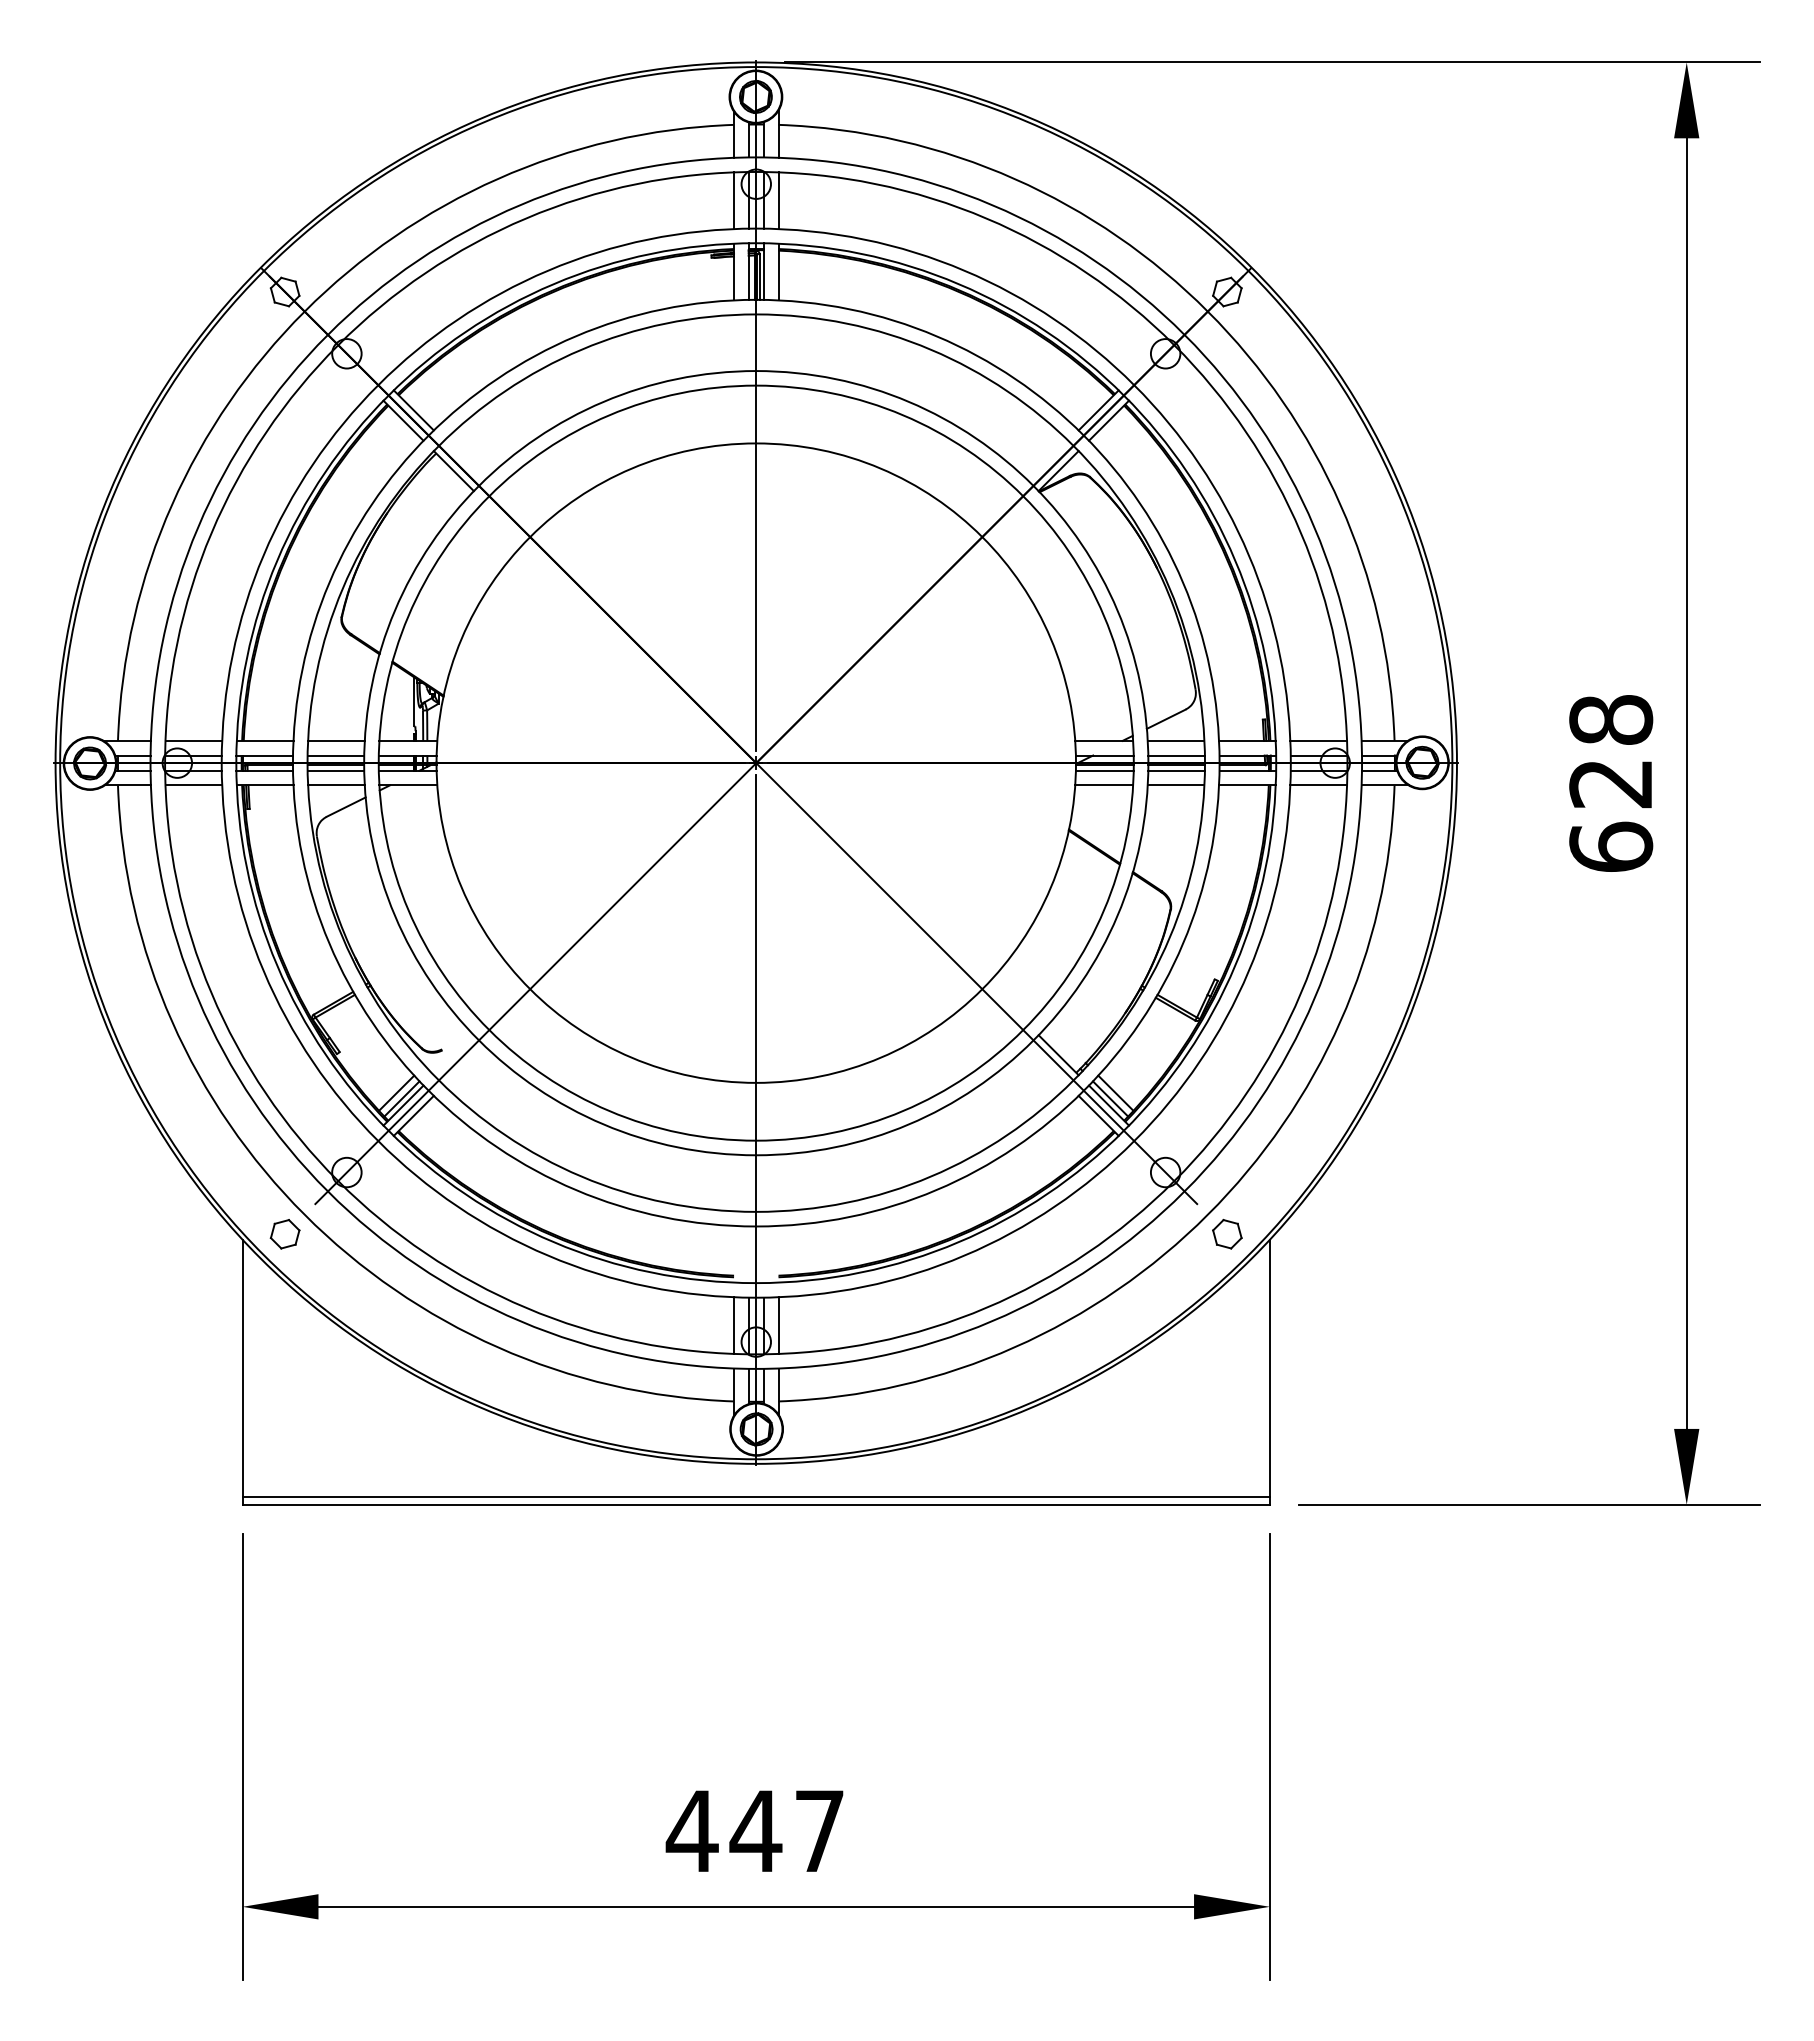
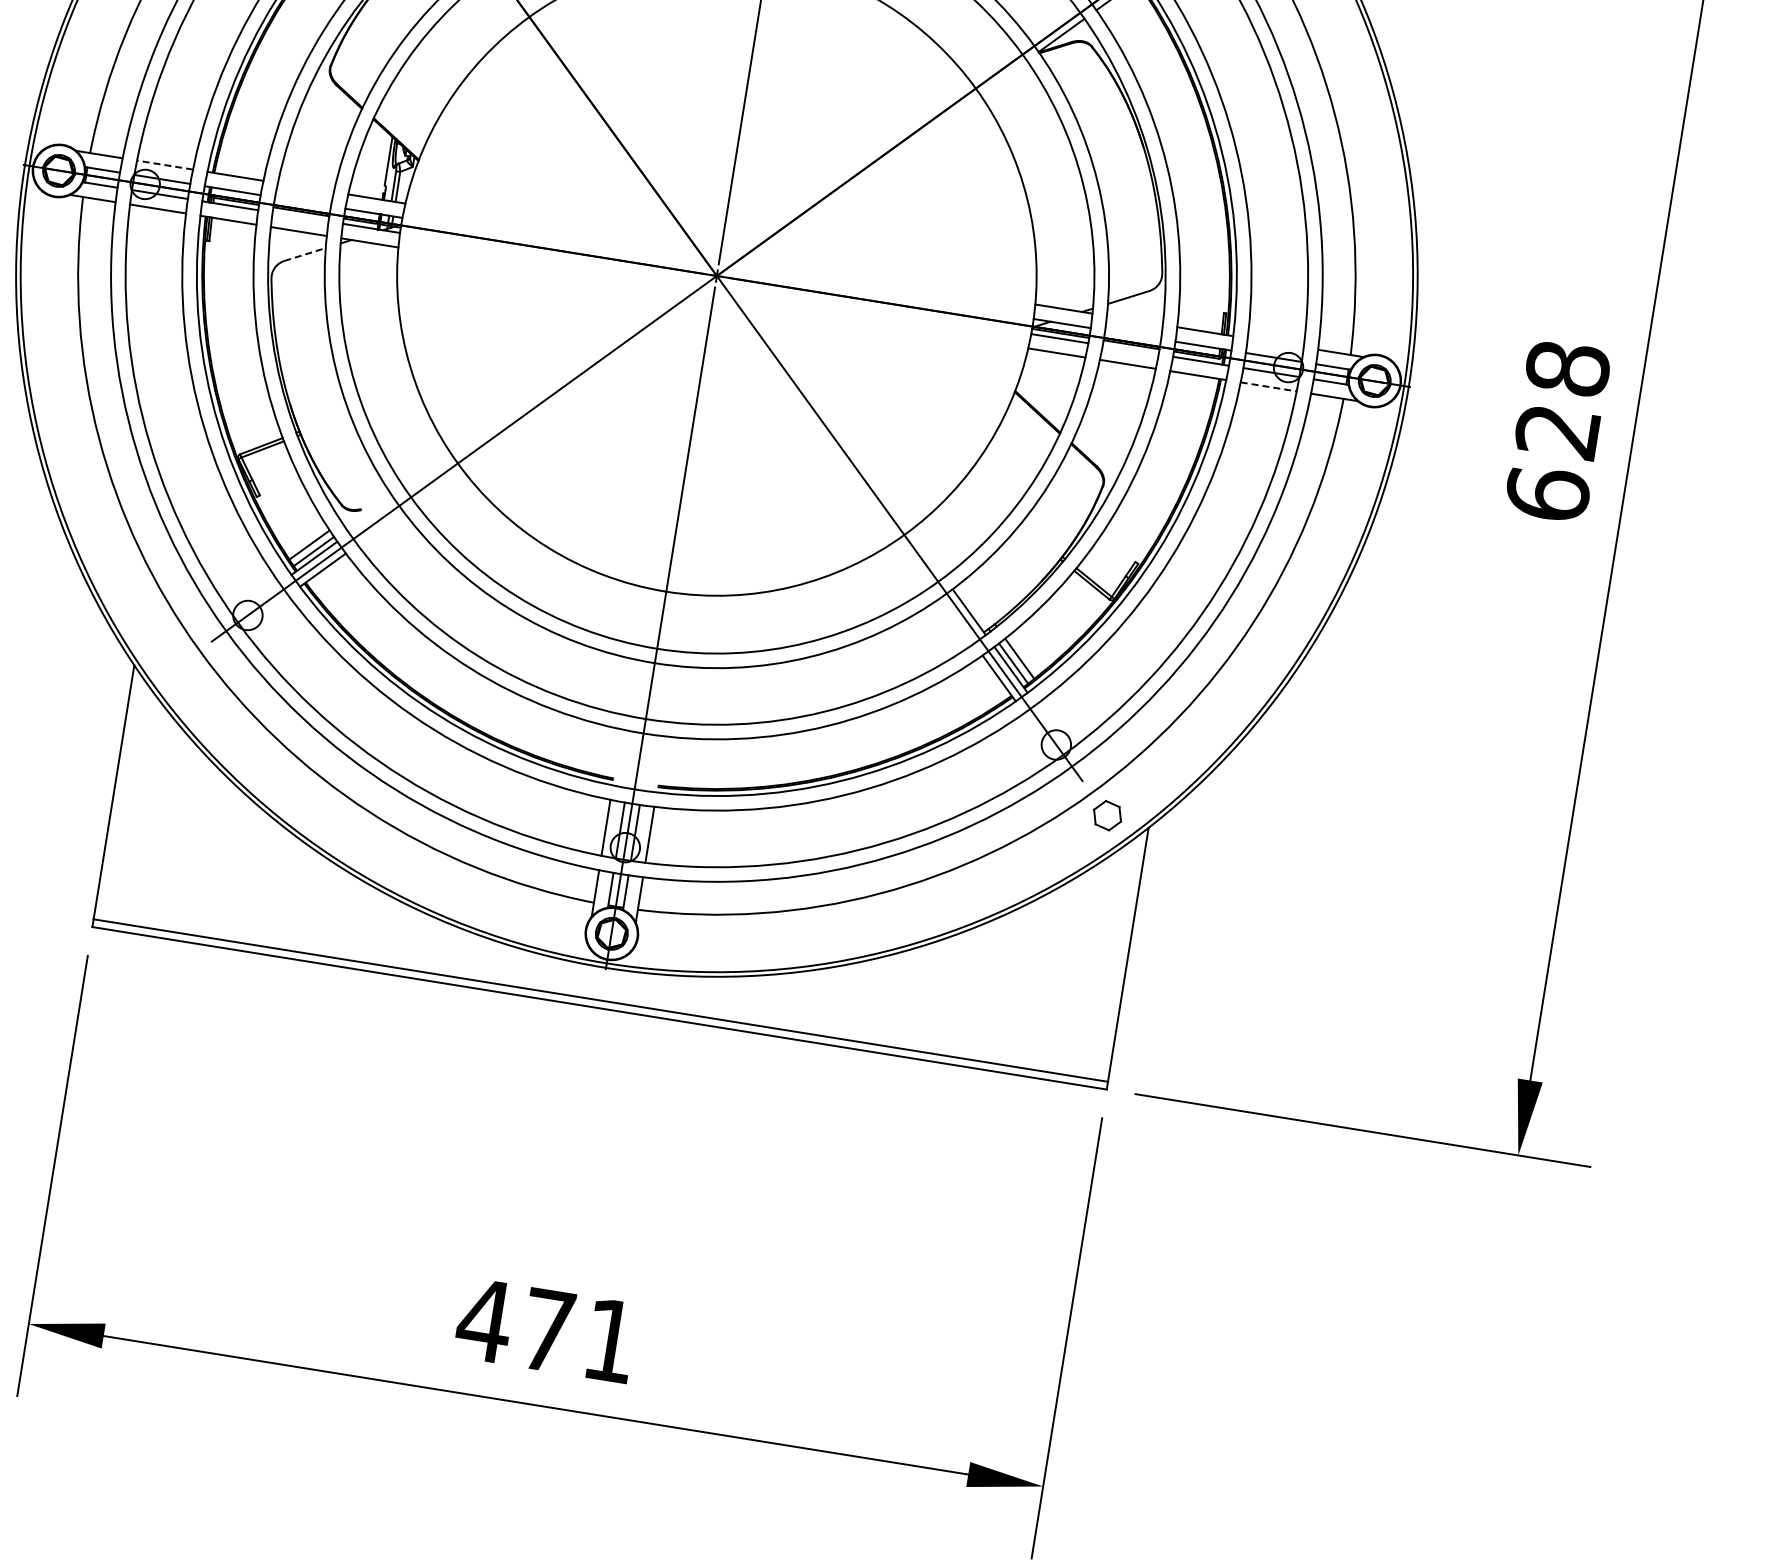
line: (193, 740) -> (164, 164), solid -> dashed
line: (336, 740) -> (305, 187), removed
line: (1175, 740) -> (1134, 319), removed
line: (1318, 740) -> (1275, 342), removed
line: (335, 755) -> (302, 201), removed
line: (1176, 755) -> (1133, 334), removed
line: (335, 770) -> (300, 216), removed
line: (1176, 770) -> (1130, 349), removed
line: (1319, 785) -> (1269, 387), solid -> dashed
line: (346, 807) -> (305, 254), solid -> dashed
part: (284, 1234) -> (176, 666), removed
text: (786, 1830) -> (577, 1334), 447 -> 471

